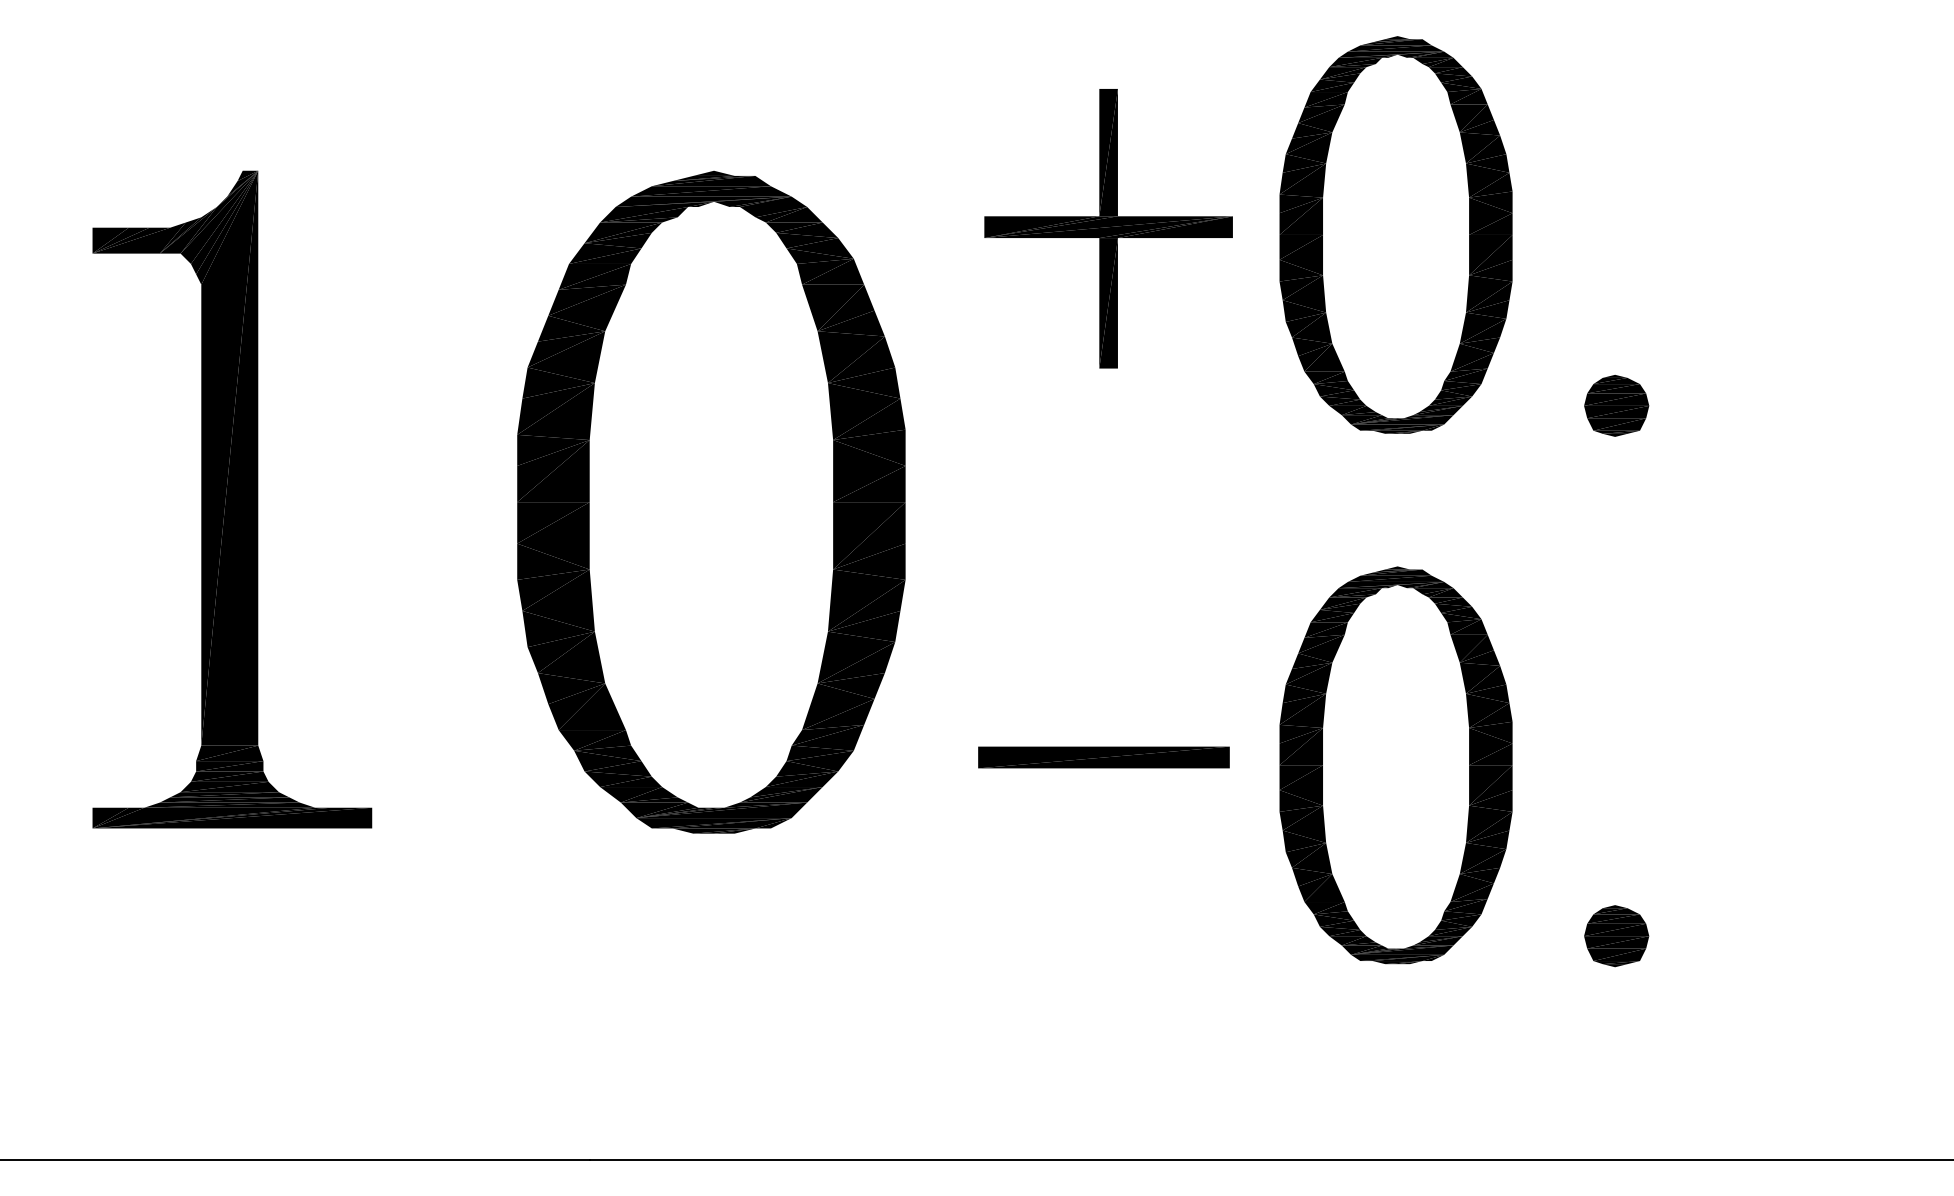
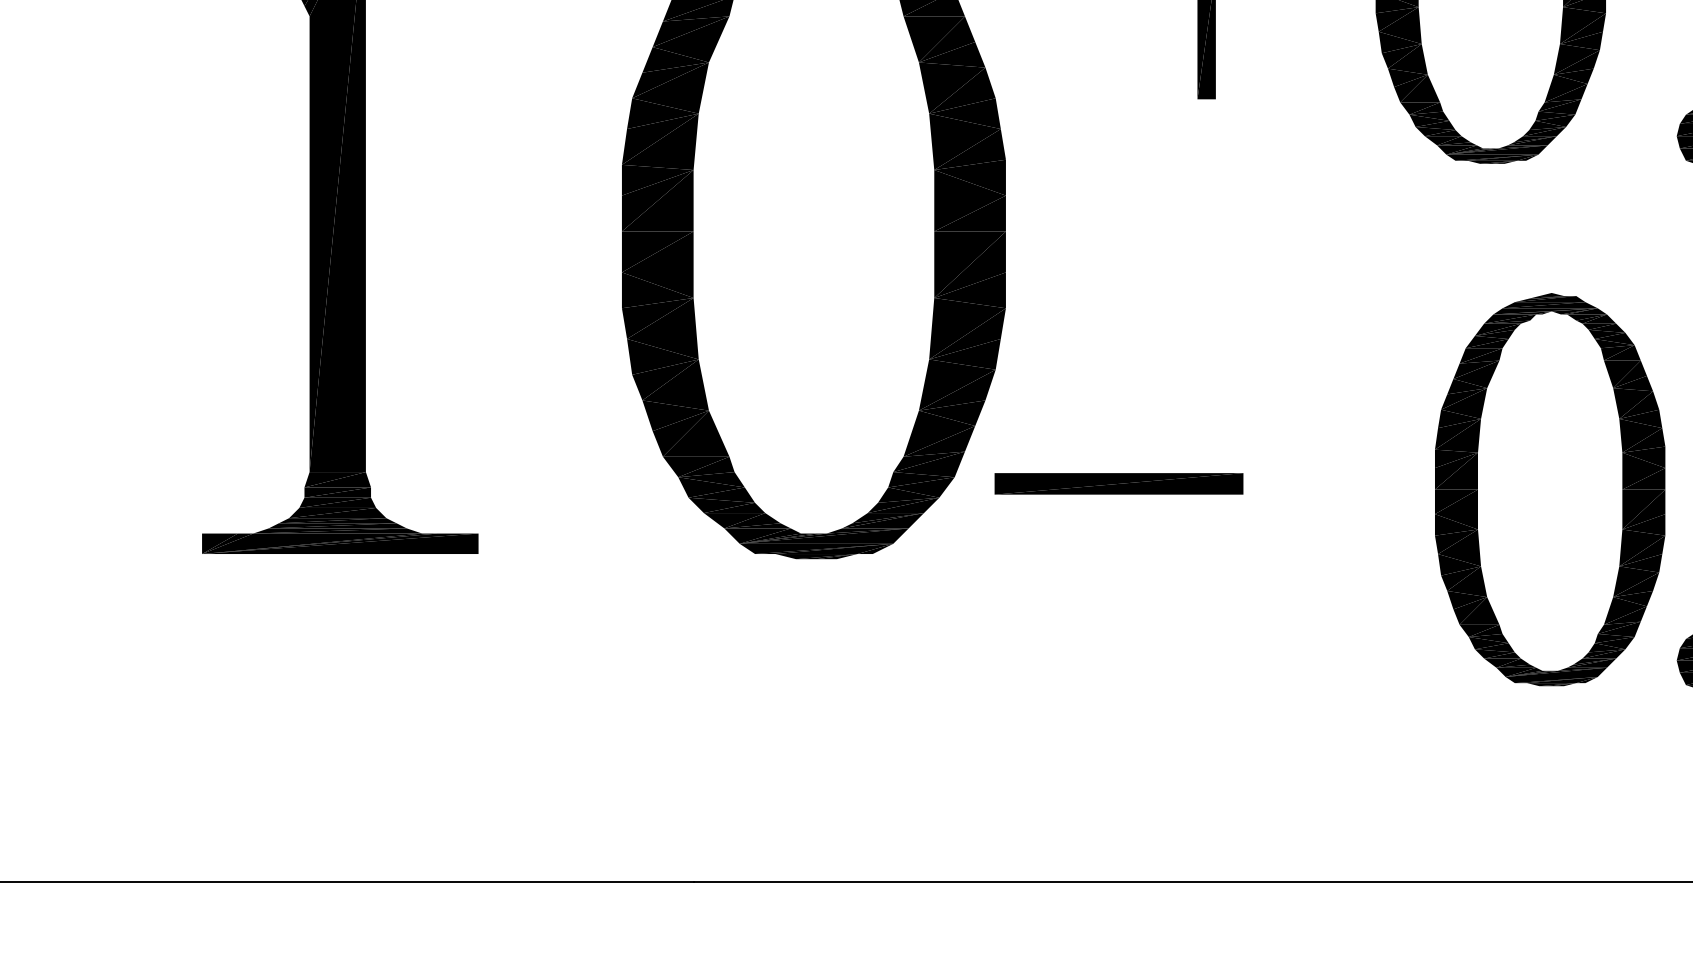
part: (1103, 757) -> (1118, 483), moved
part: (1395, 765) -> (1549, 489), moved

